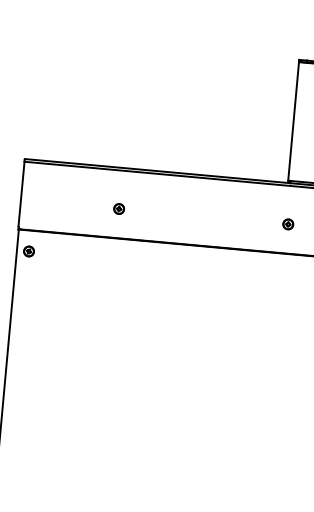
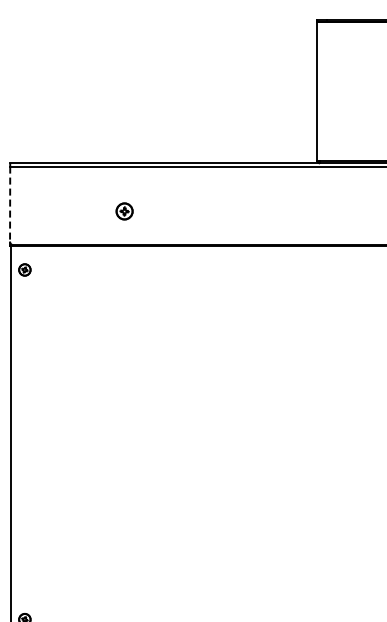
line: (21, 194) -> (10, 204), solid -> dashed
part: (119, 208) -> (124, 210), size x1.4
part: (287, 223) -> (321, 210), removed

